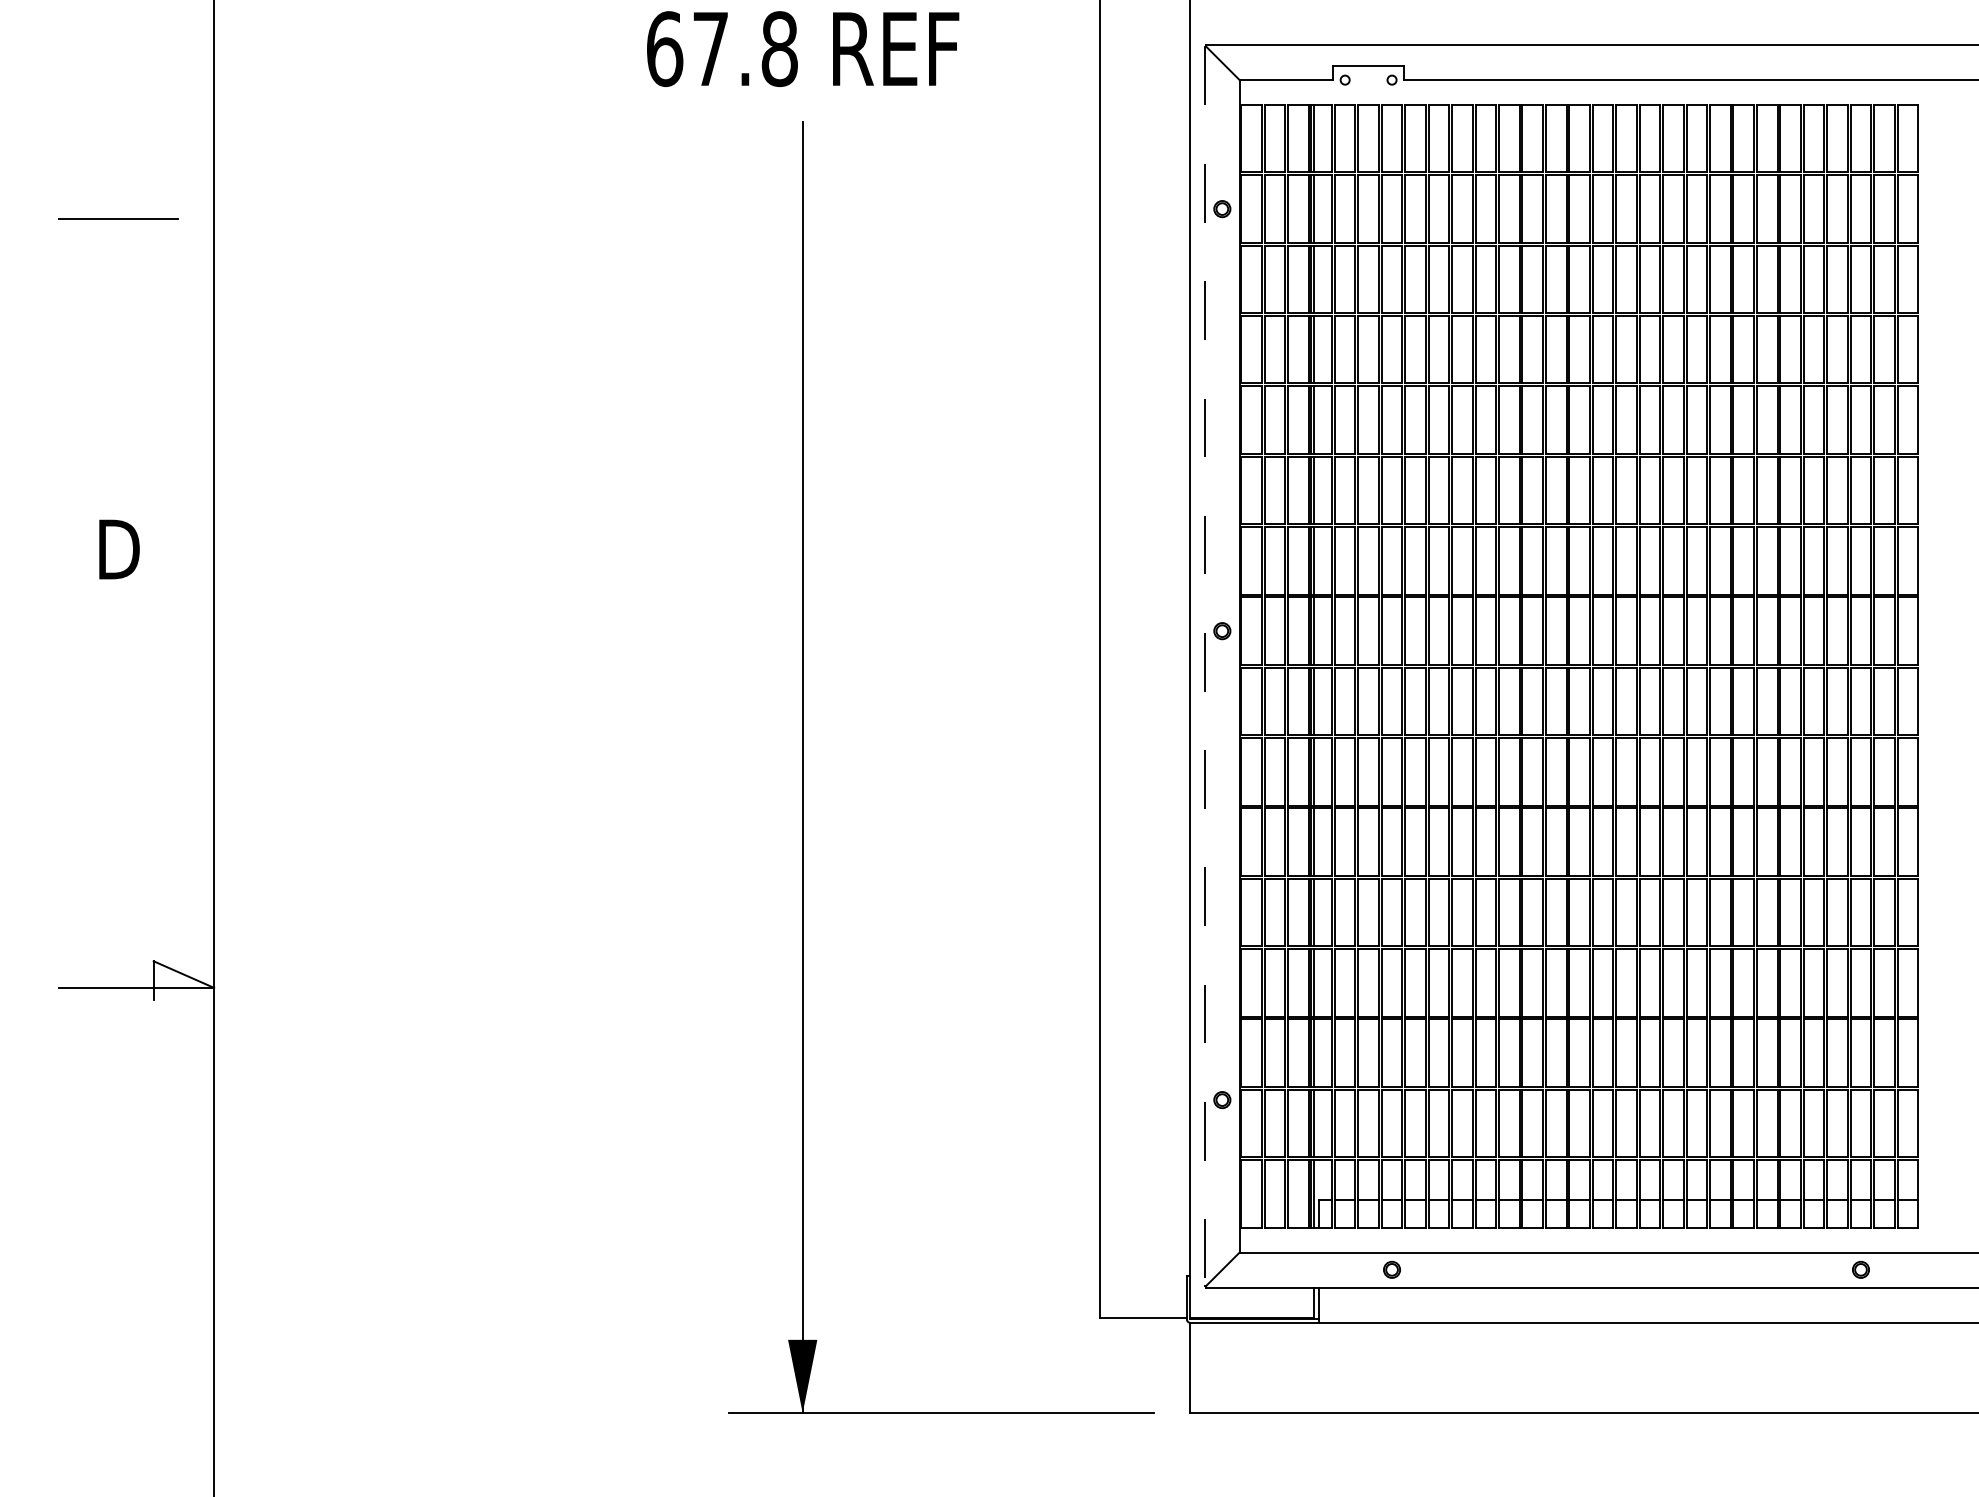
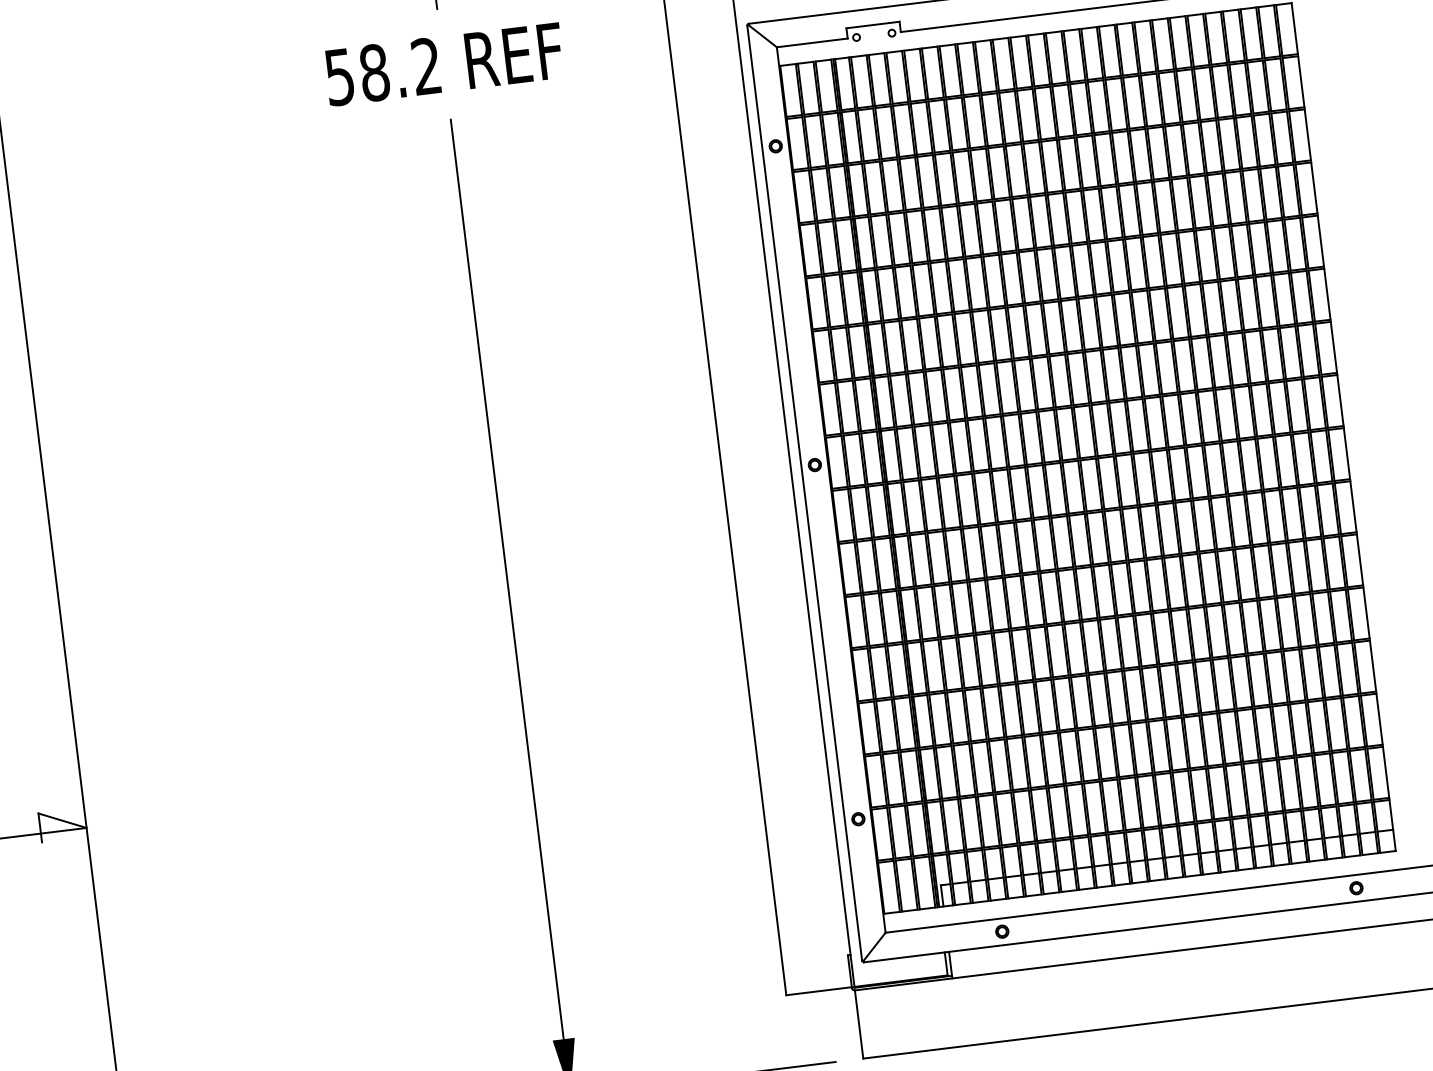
text: (722, 49) -> (383, 72), 67.8 -> 58.2
line: (1204, 666) -> (804, 493), dashed -> solid

